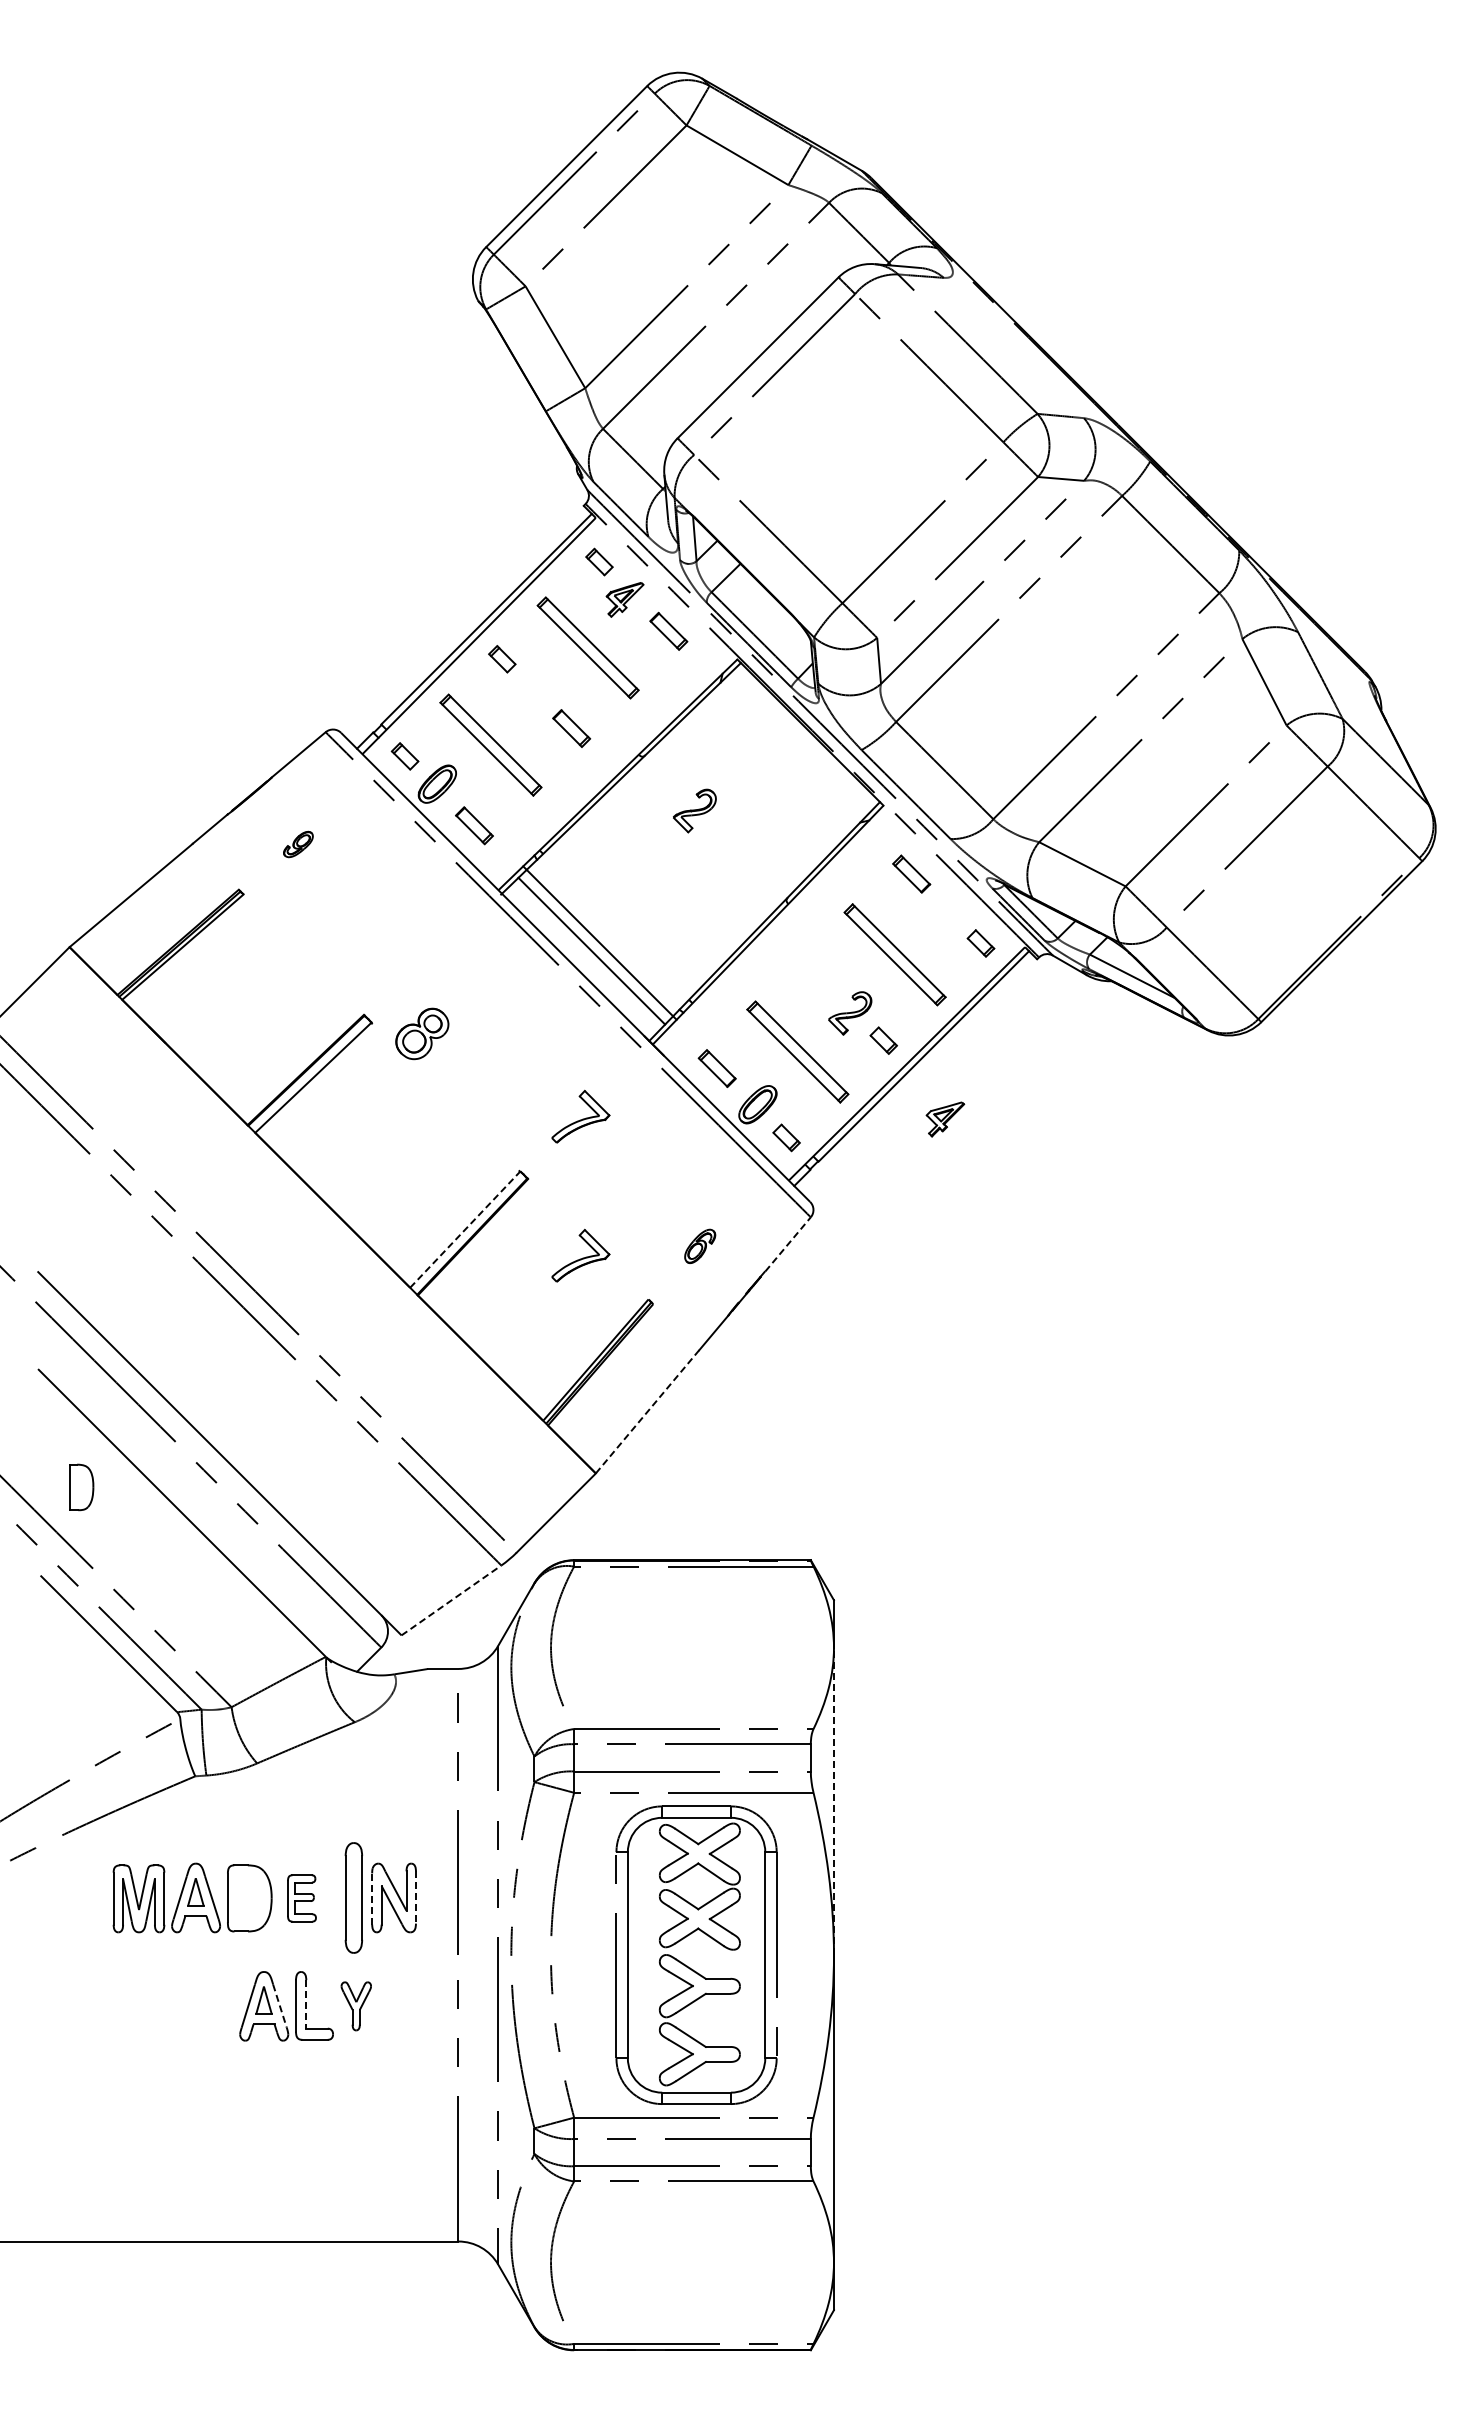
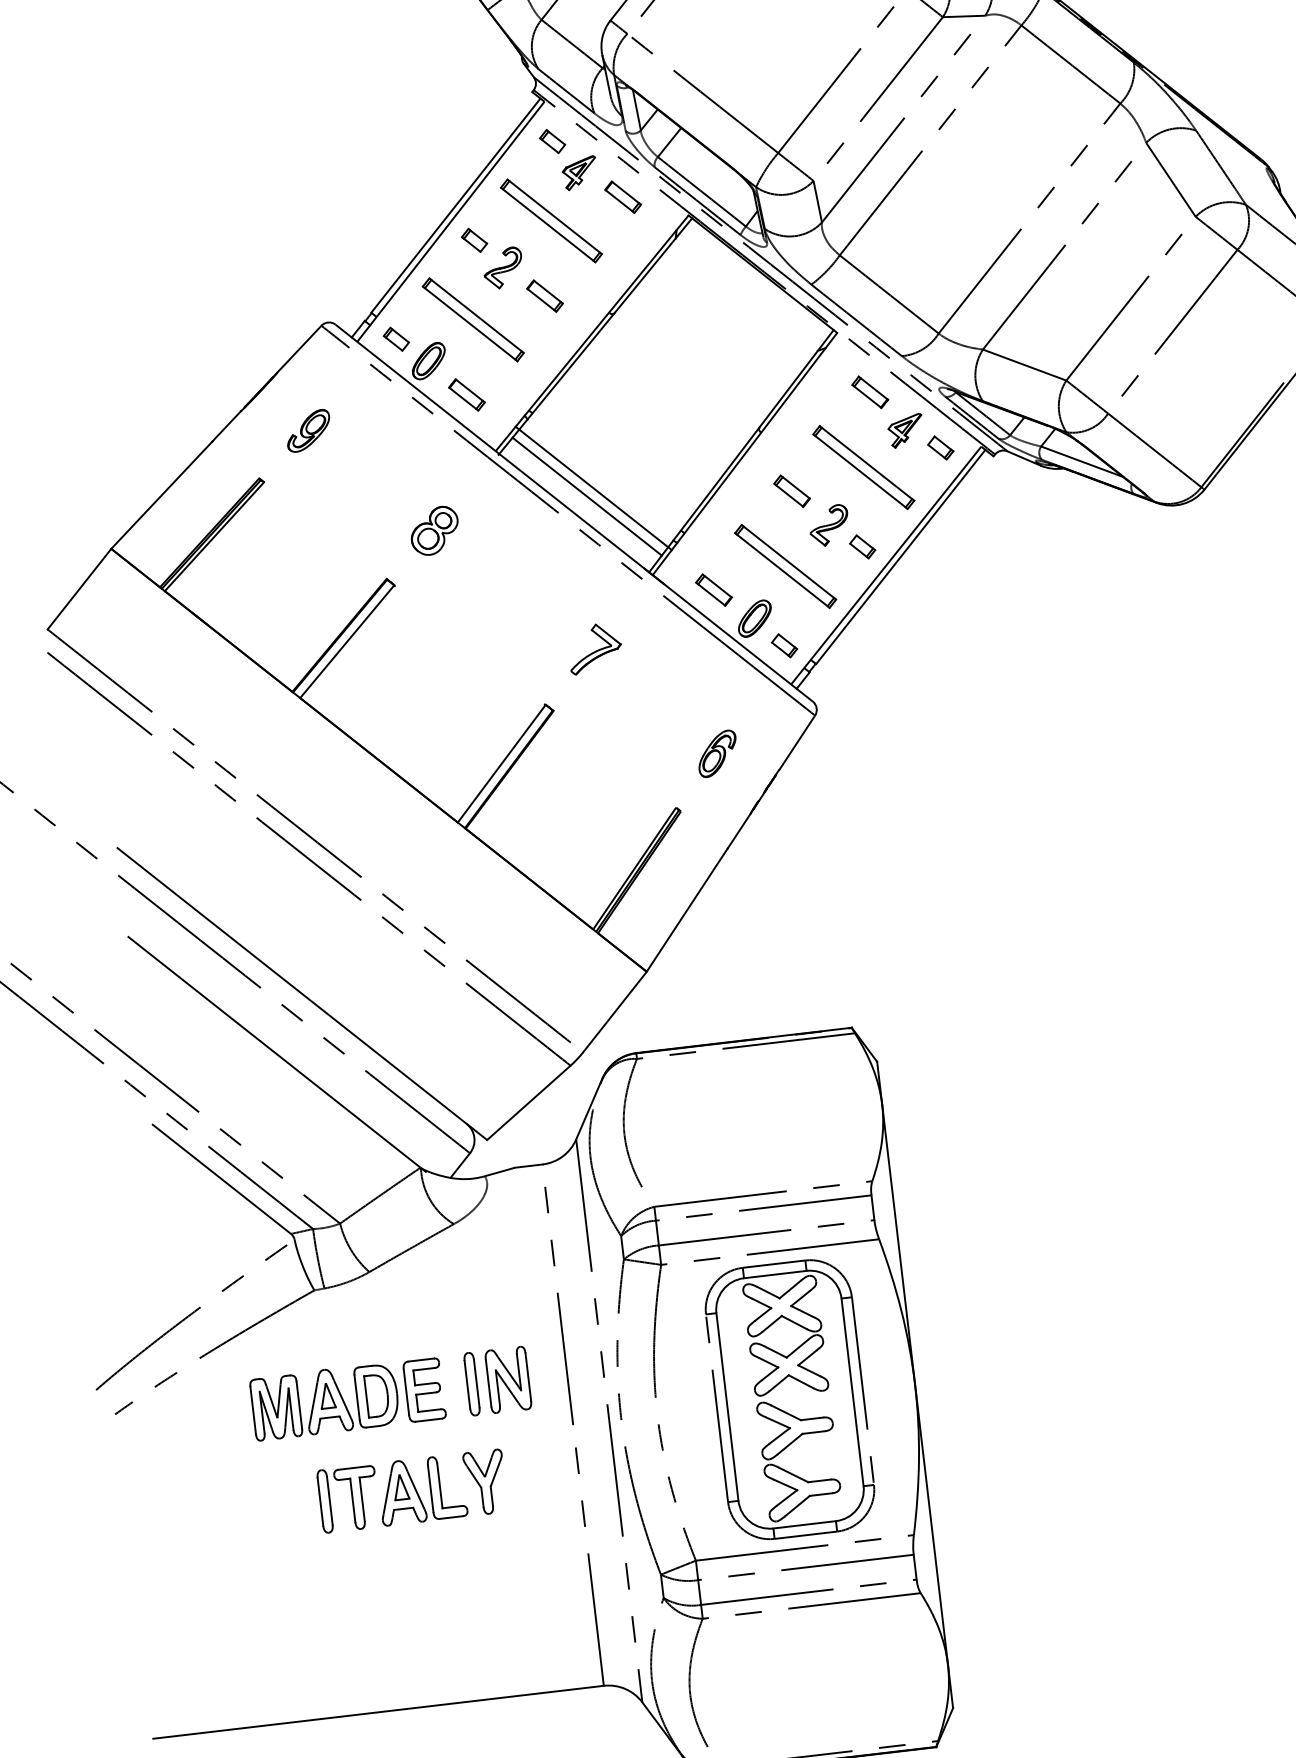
part: (694, 810) -> (502, 267), moved
part: (298, 844) -> (308, 430), size x1.67
part: (814, 970) -> (792, 490), added
part: (422, 1033) -> (434, 530), moved
part: (945, 1119) -> (905, 430), moved
line: (465, 1229) -> (501, 763), dashed -> solid
line: (788, 1244) -> (797, 742), dashed -> solid
part: (699, 1246) -> (716, 754), size x1.43
part: (580, 1255) -> (609, 774), removed
line: (647, 1411) -> (687, 909), dashed -> solid
part: (81, 1487) -> (376, 1395), moved
line: (451, 1600) -> (528, 1102), dashed -> solid
line: (833, 1801) -> (898, 1245), dashed -> solid
part: (354, 1897) -> (472, 1383), size x0.62
line: (415, 1897) -> (527, 1377), dashed -> solid
part: (301, 1898) -> (424, 1390), size x1.43
line: (372, 1899) -> (488, 1383), dashed -> solid
line: (306, 2004) -> (440, 1486), dashed -> solid
line: (279, 2005) -> (415, 1490), dashed -> solid
part: (206, 2006) -> (349, 1498), added
part: (356, 2006) -> (485, 1482), size x1.43

